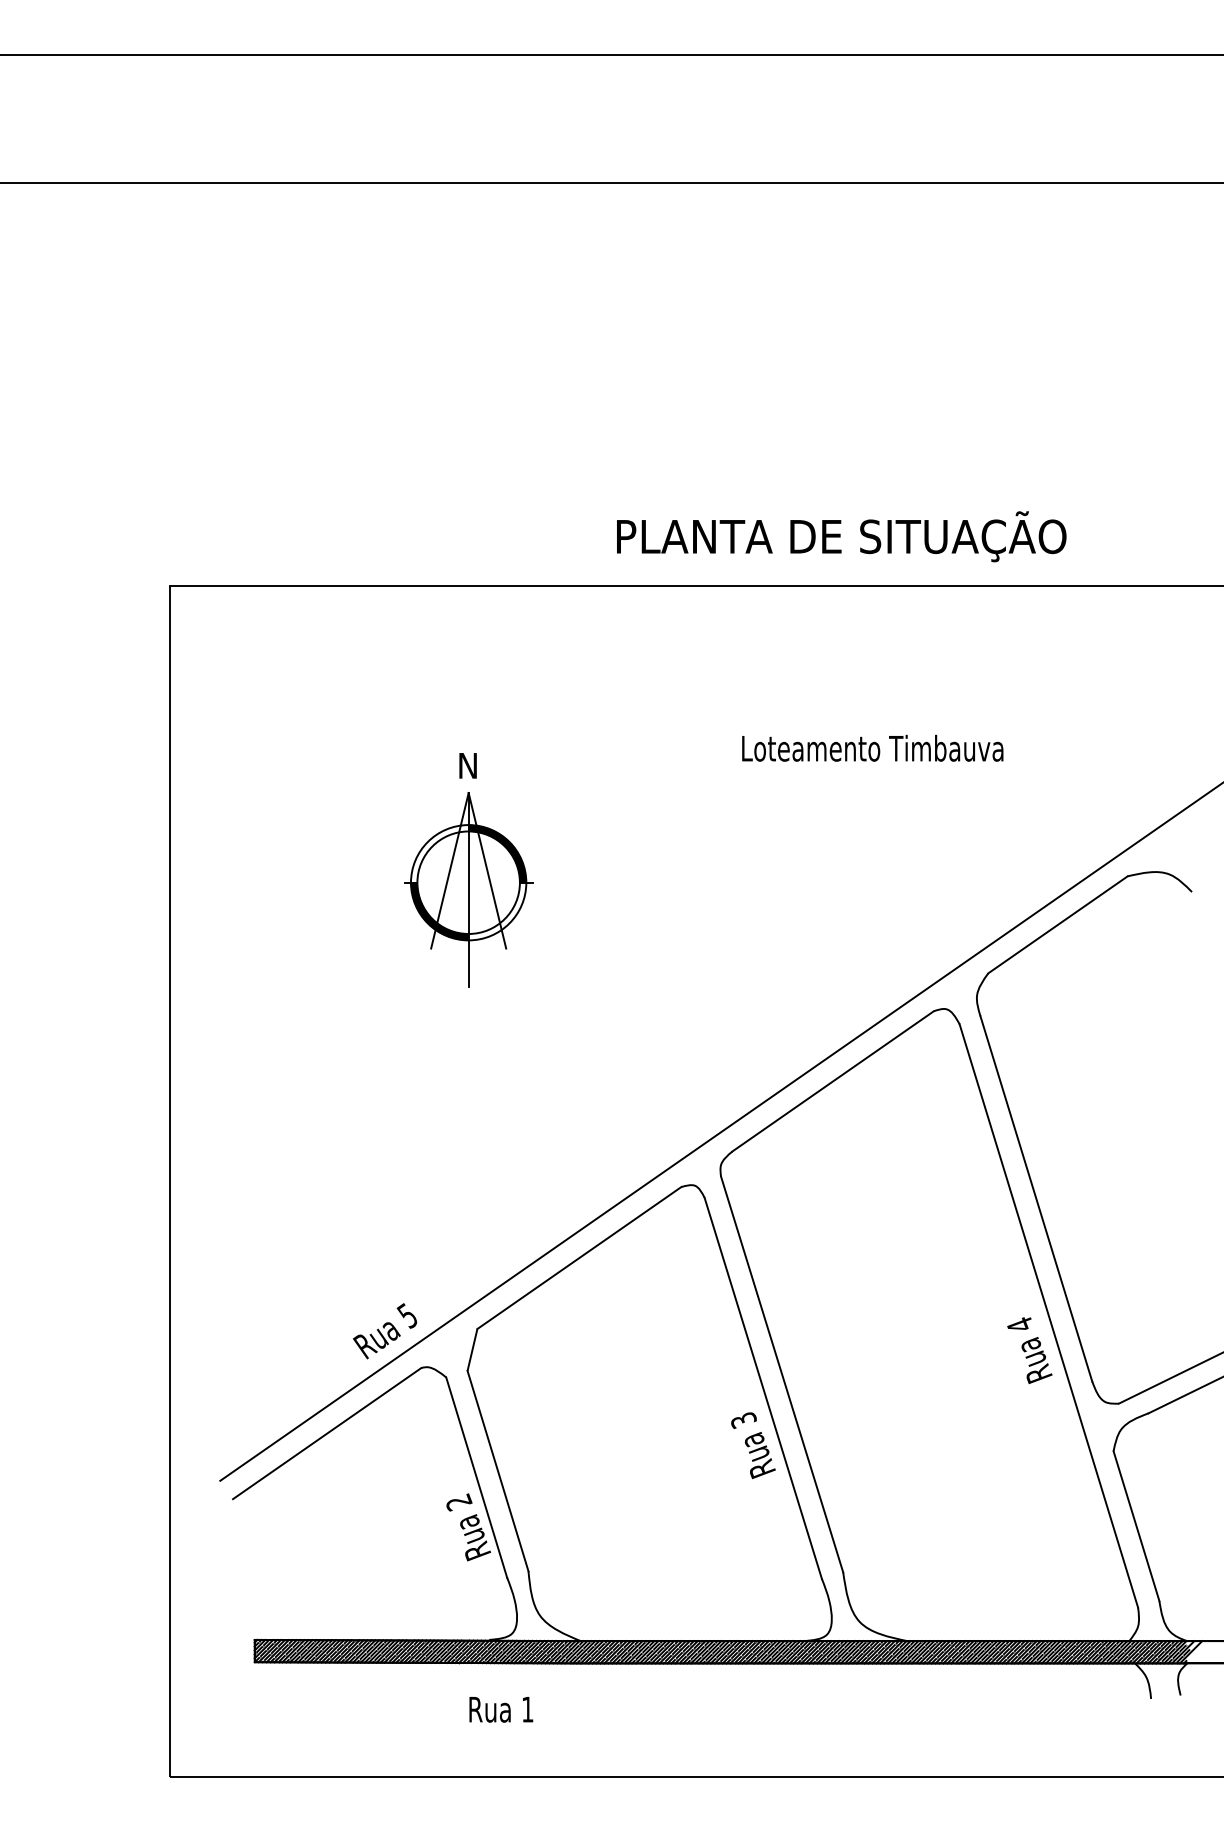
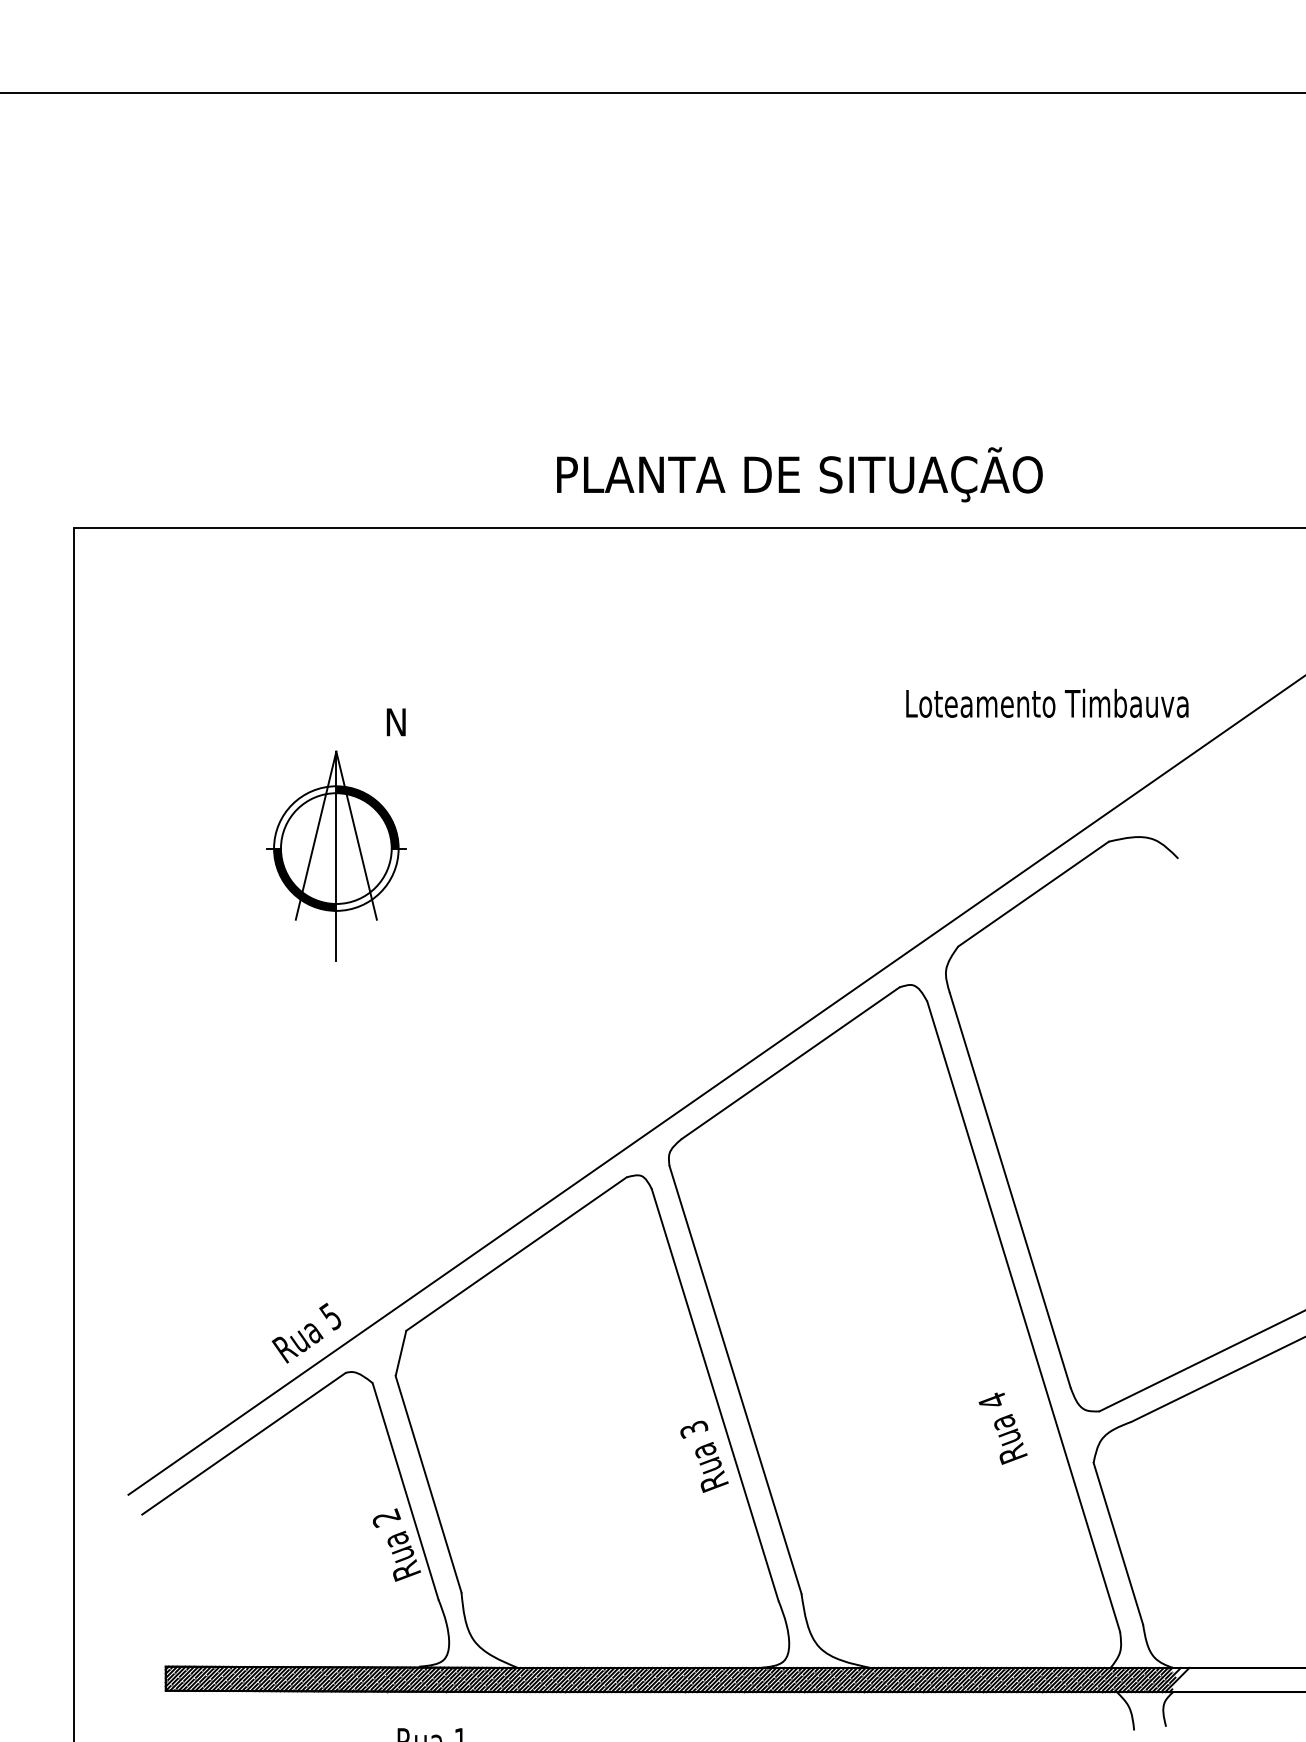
text: (872, 747) -> (1047, 702), moved
part: (468, 889) -> (336, 855), moved
text: (1029, 1350) -> (1002, 1428), moved

